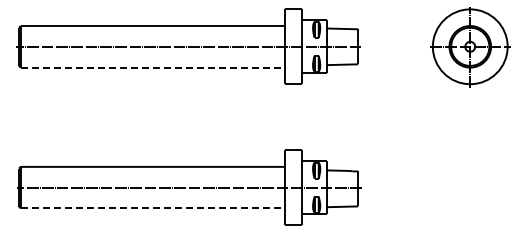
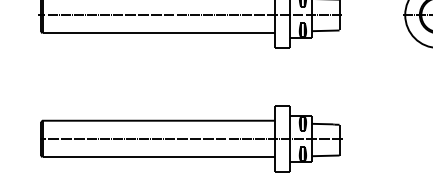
line: (153, 67) -> (159, 33), dashed -> solid
line: (153, 208) -> (159, 157), dashed -> solid

